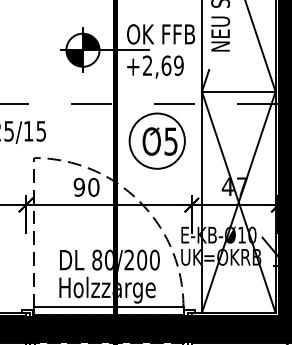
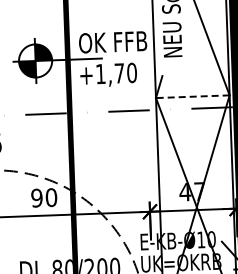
text: (163, 65) -> (116, 73), +2,69 -> +1,70
line: (238, 91) -> (192, 96), solid -> dashed
part: (156, 140) -> (112, 148), removed

